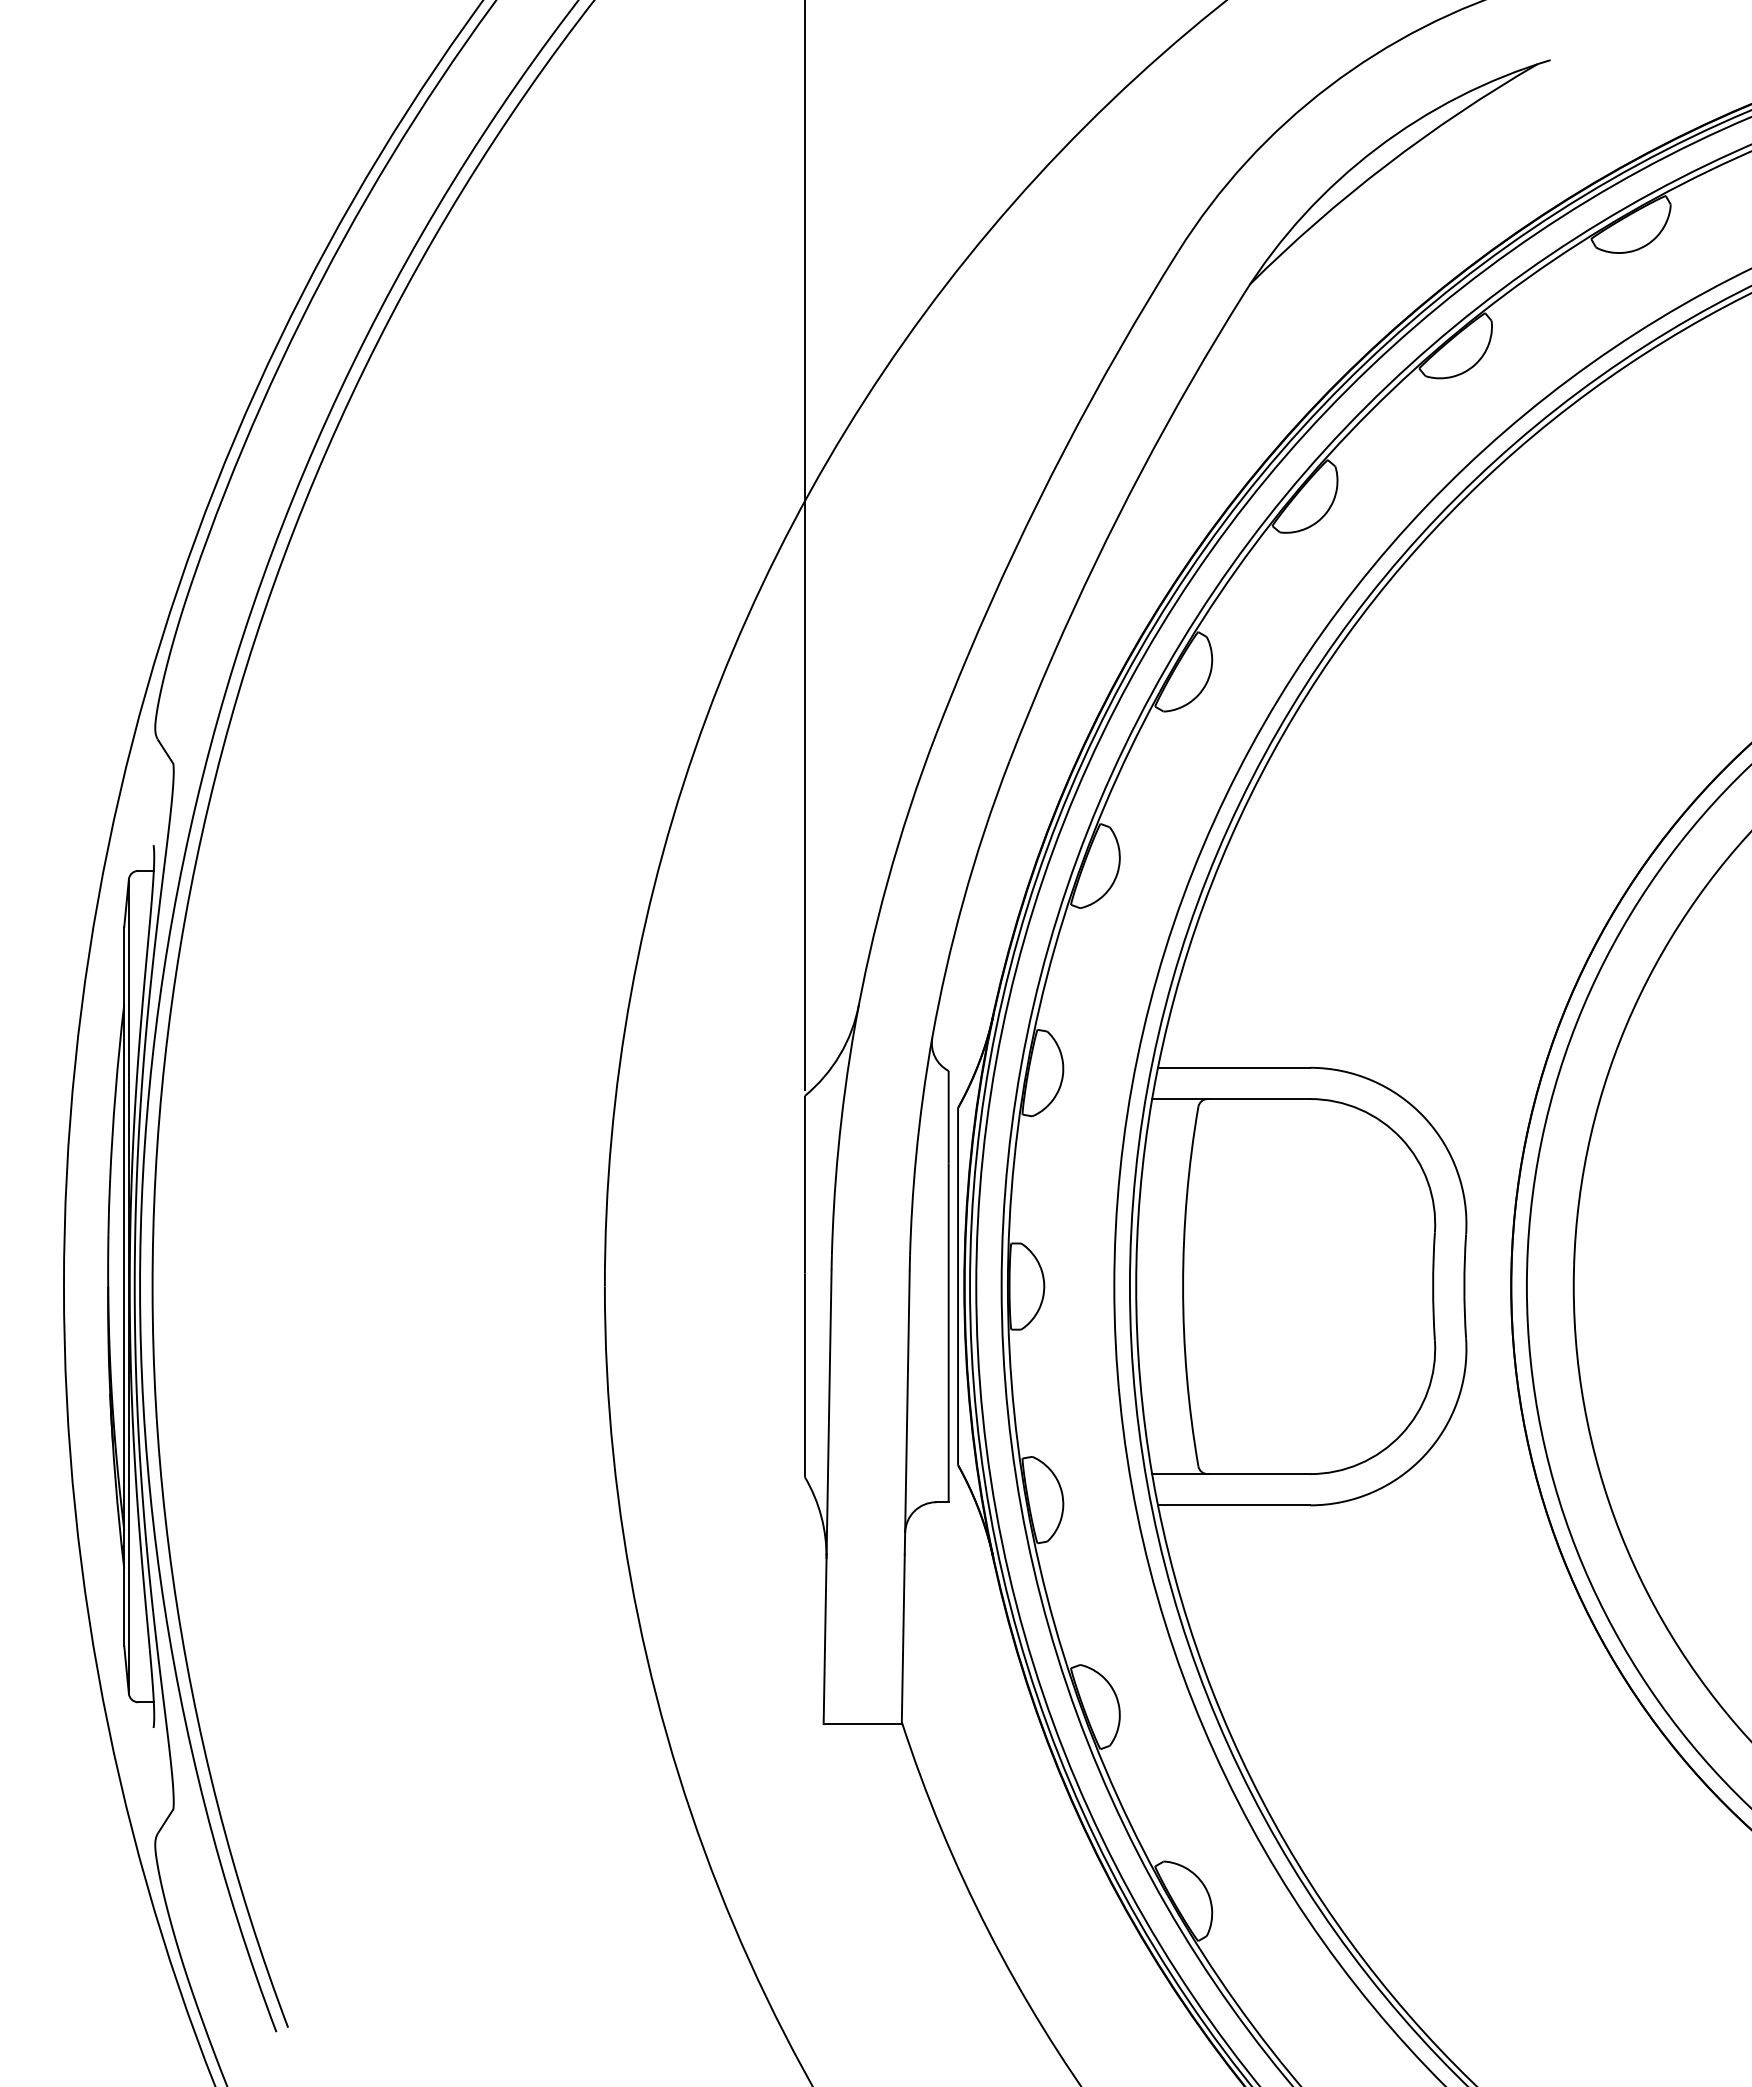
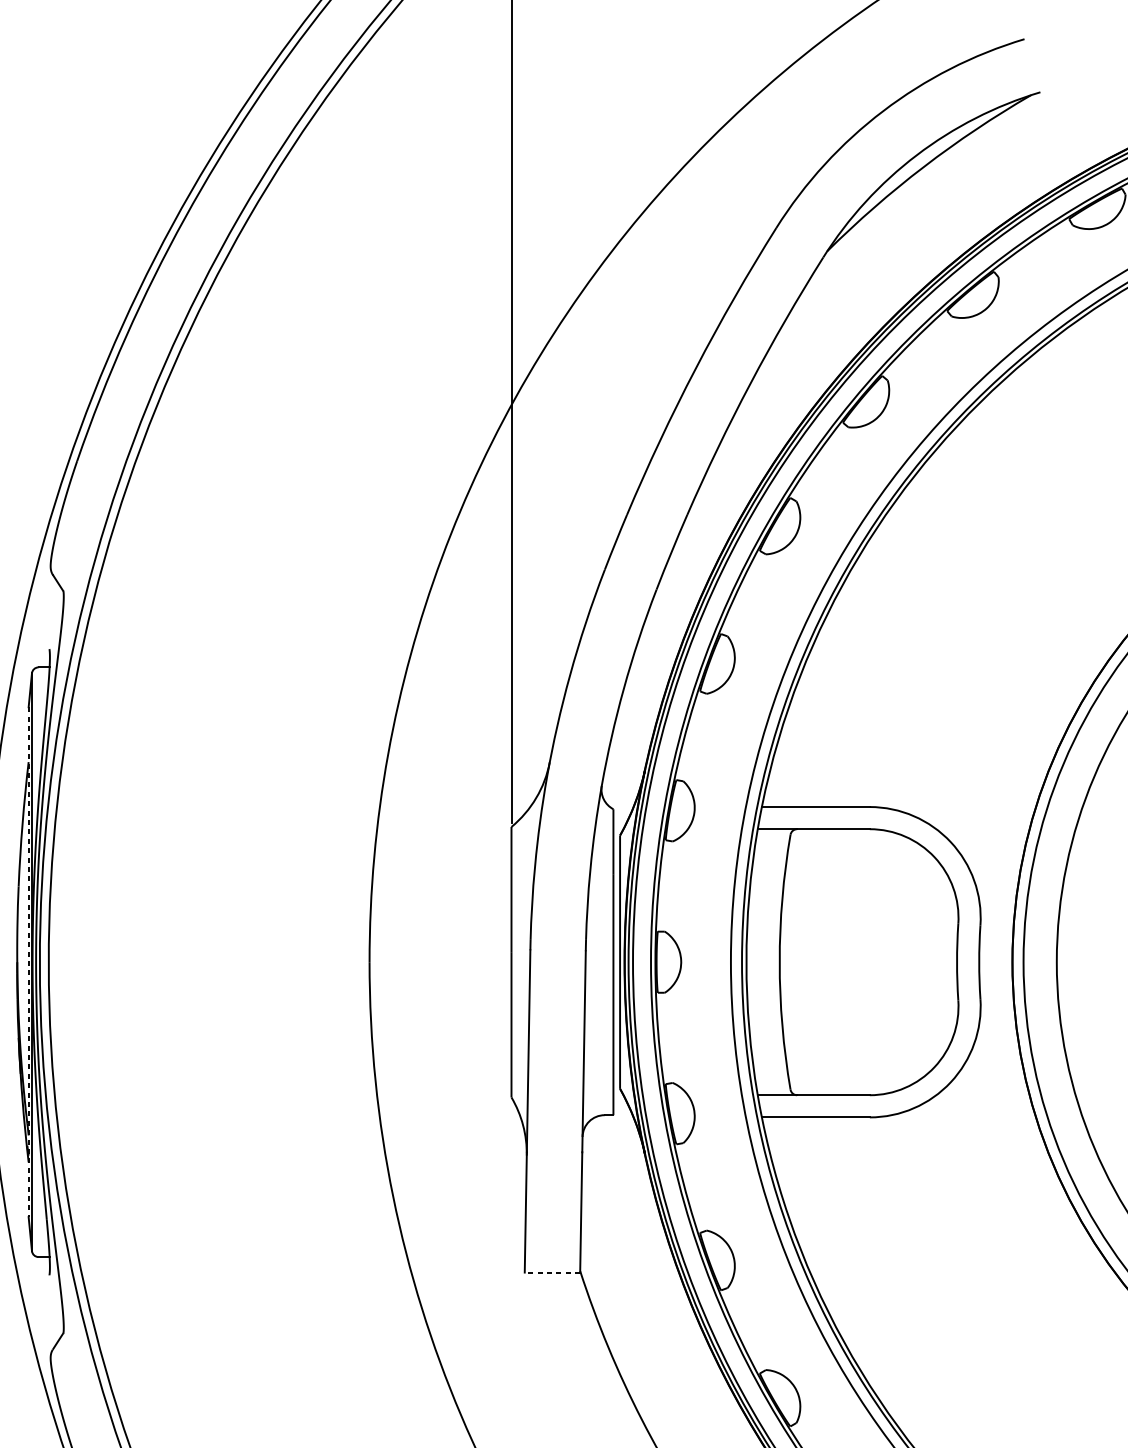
line: (124, 1287) -> (28, 962), solid -> dashed
line: (862, 1724) -> (552, 1272), solid -> dashed

